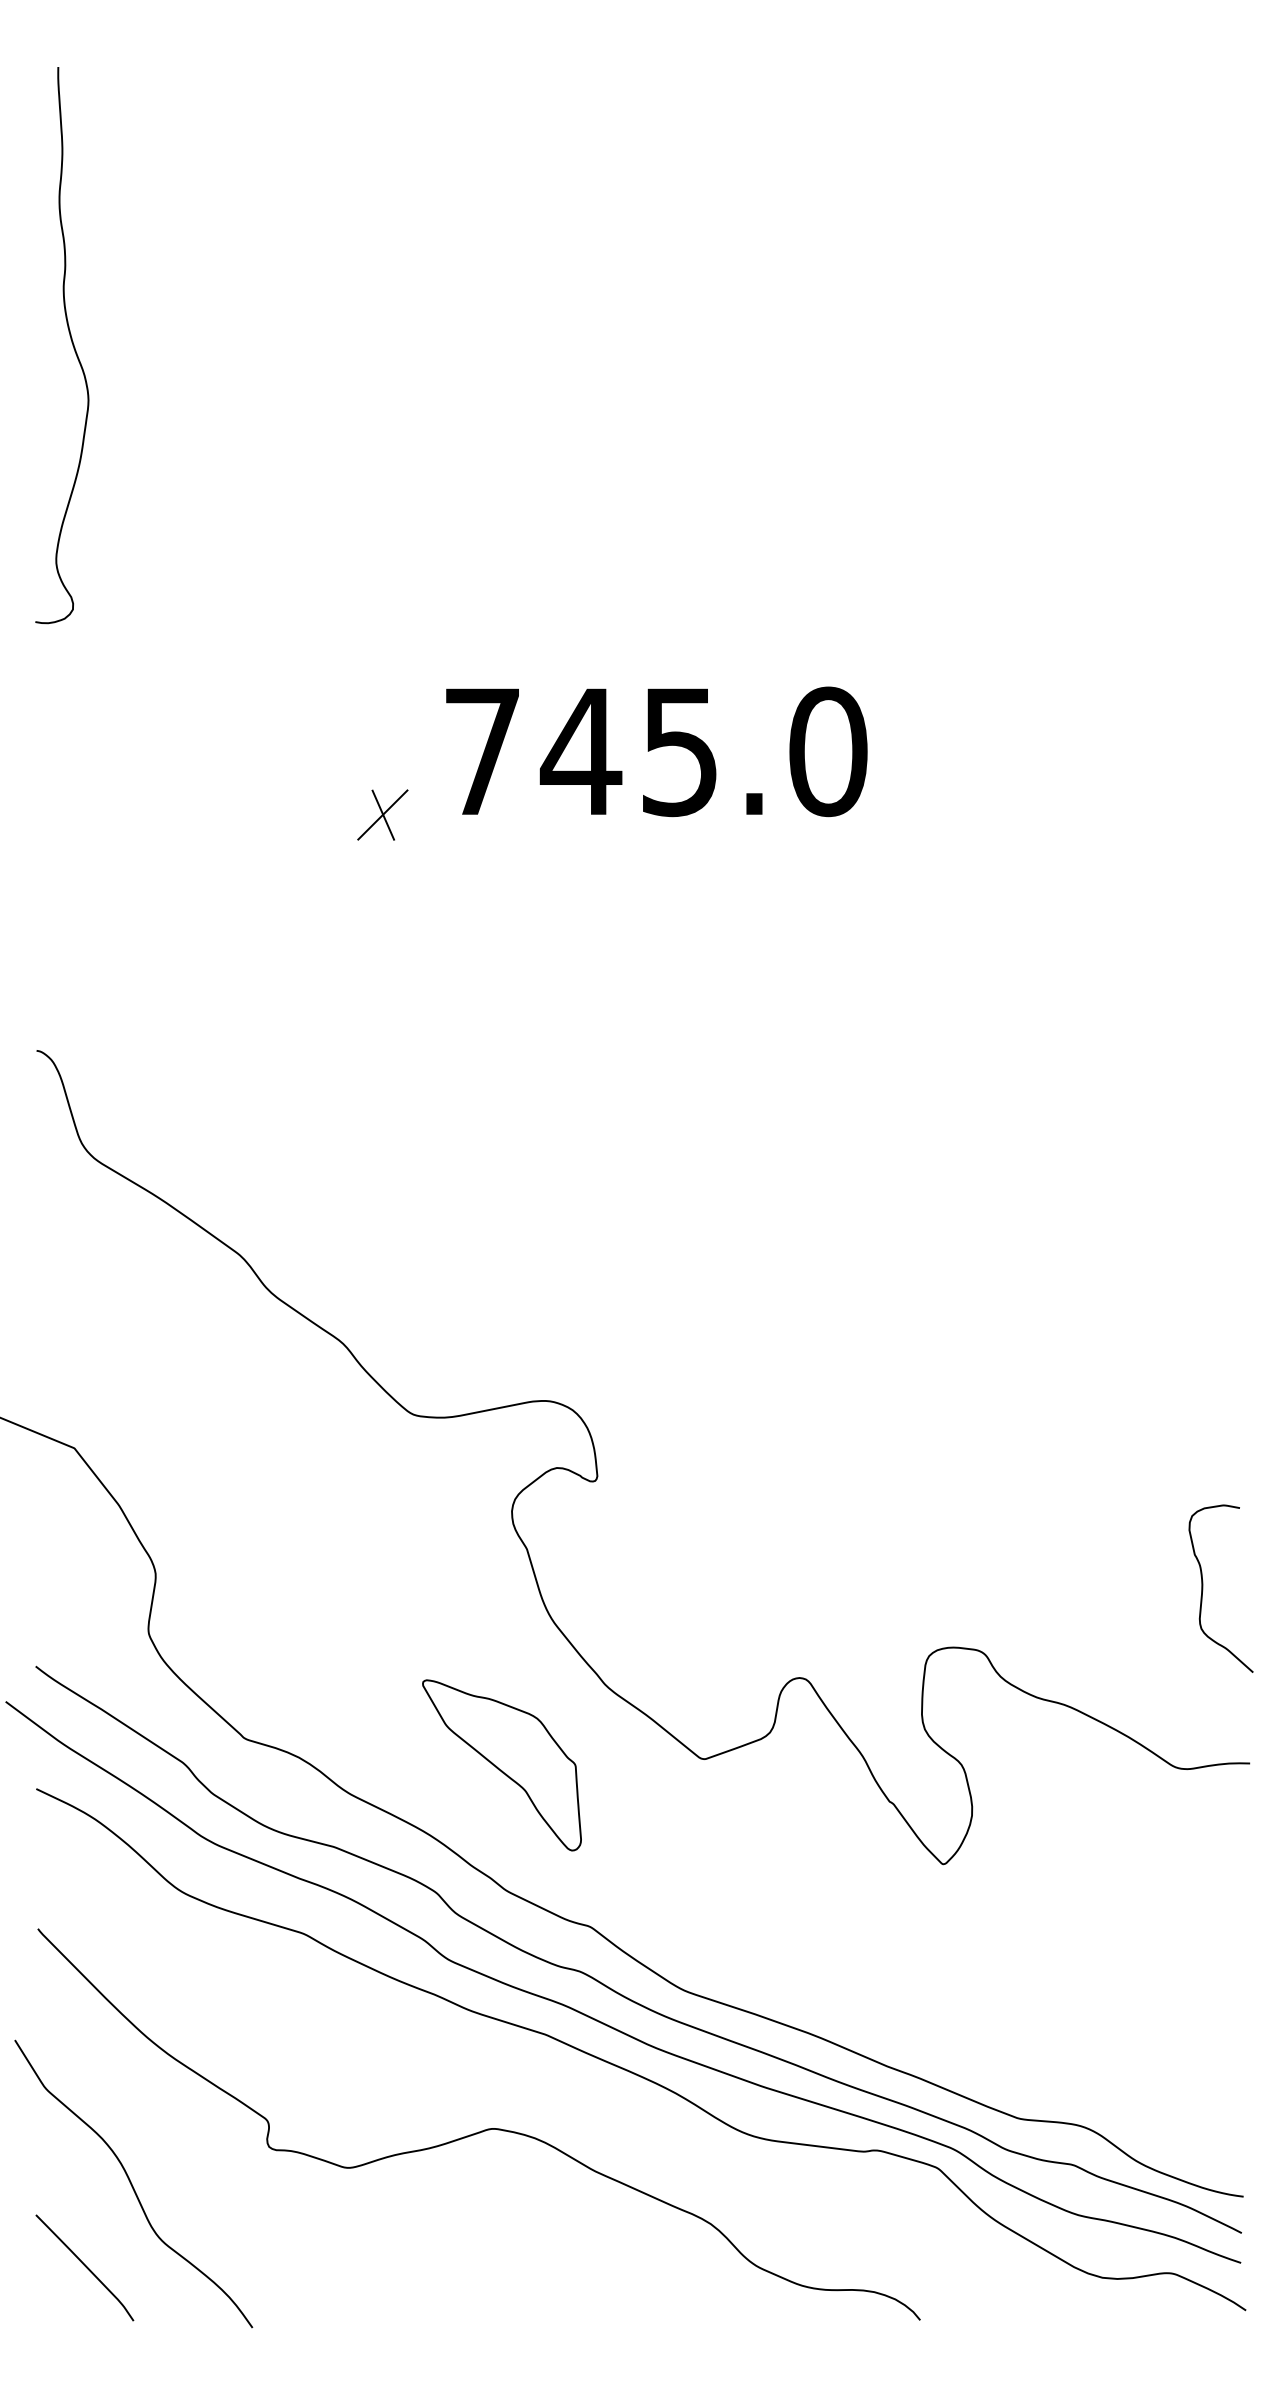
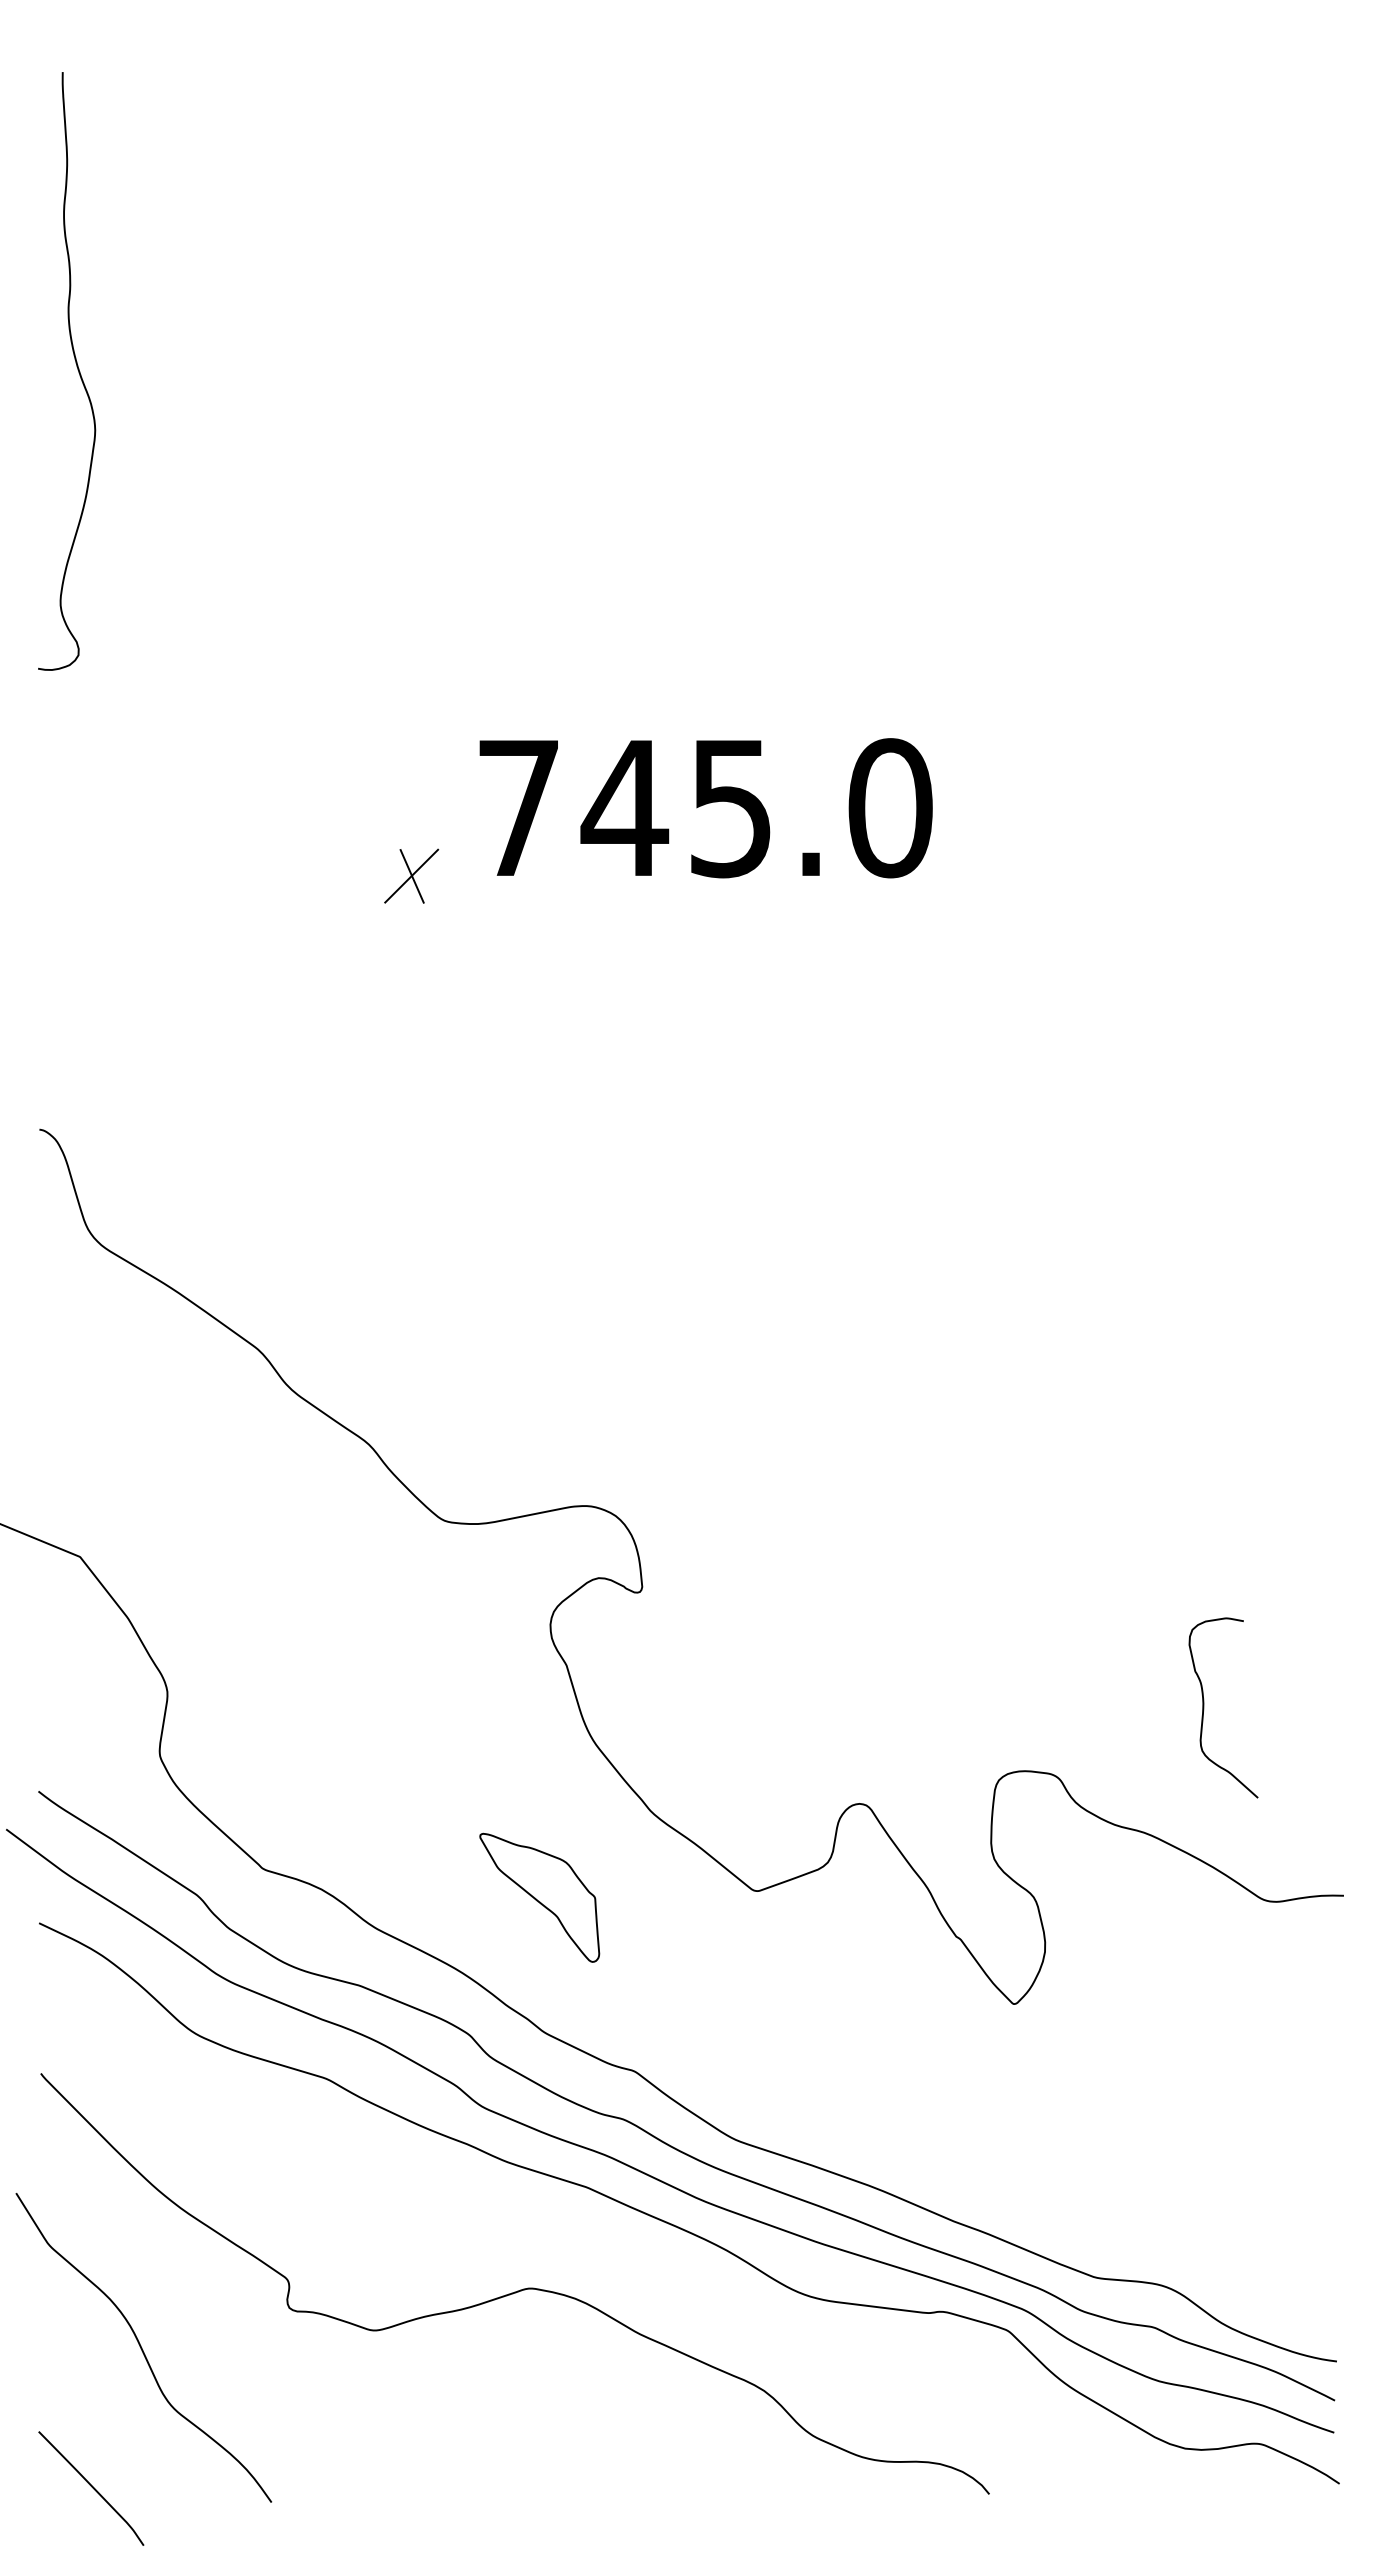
curve: (1203, 1588) -> (1204, 1707), moved
part: (501, 1765) -> (539, 1897), size x0.7
curve: (84, 2266) -> (90, 2487), moved

